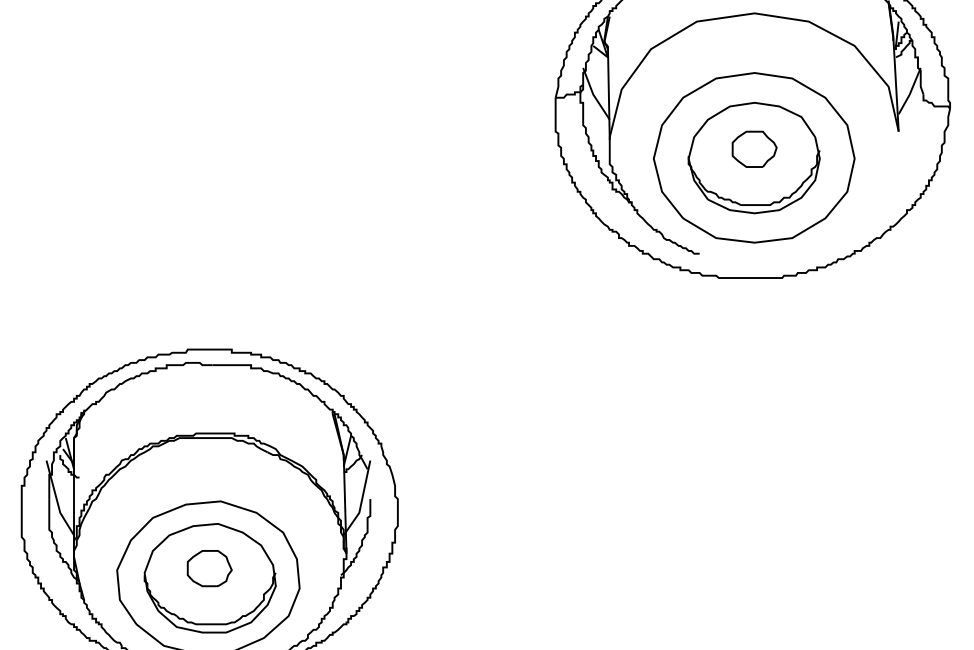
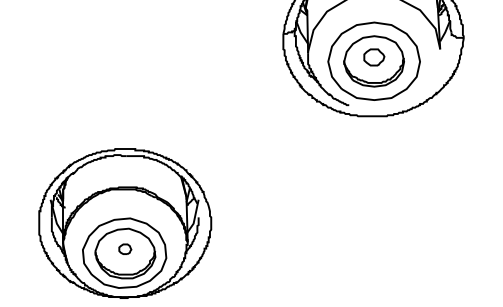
part: (210, 569) -> (125, 249), size x0.6

